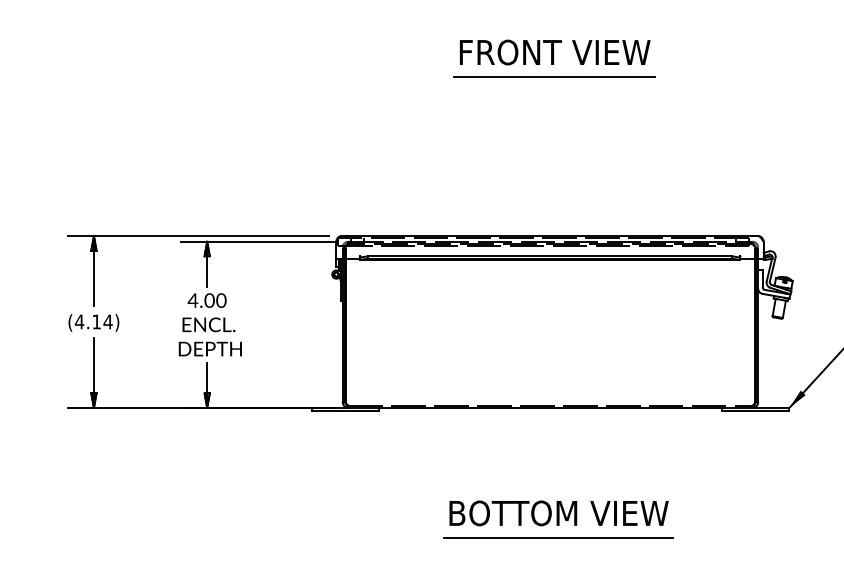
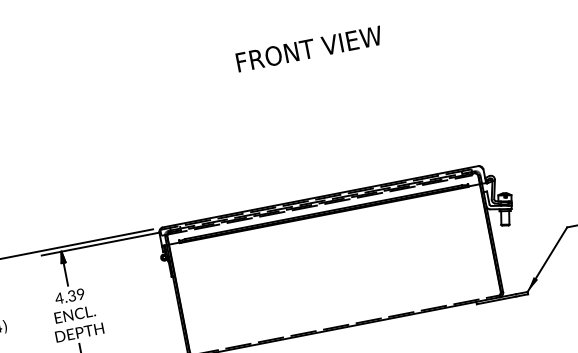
text: (555, 52) -> (309, 48), moved
line: (554, 77) -> (300, 75), removed
text: (215, 300) -> (76, 295), 4.00 -> 4.39

